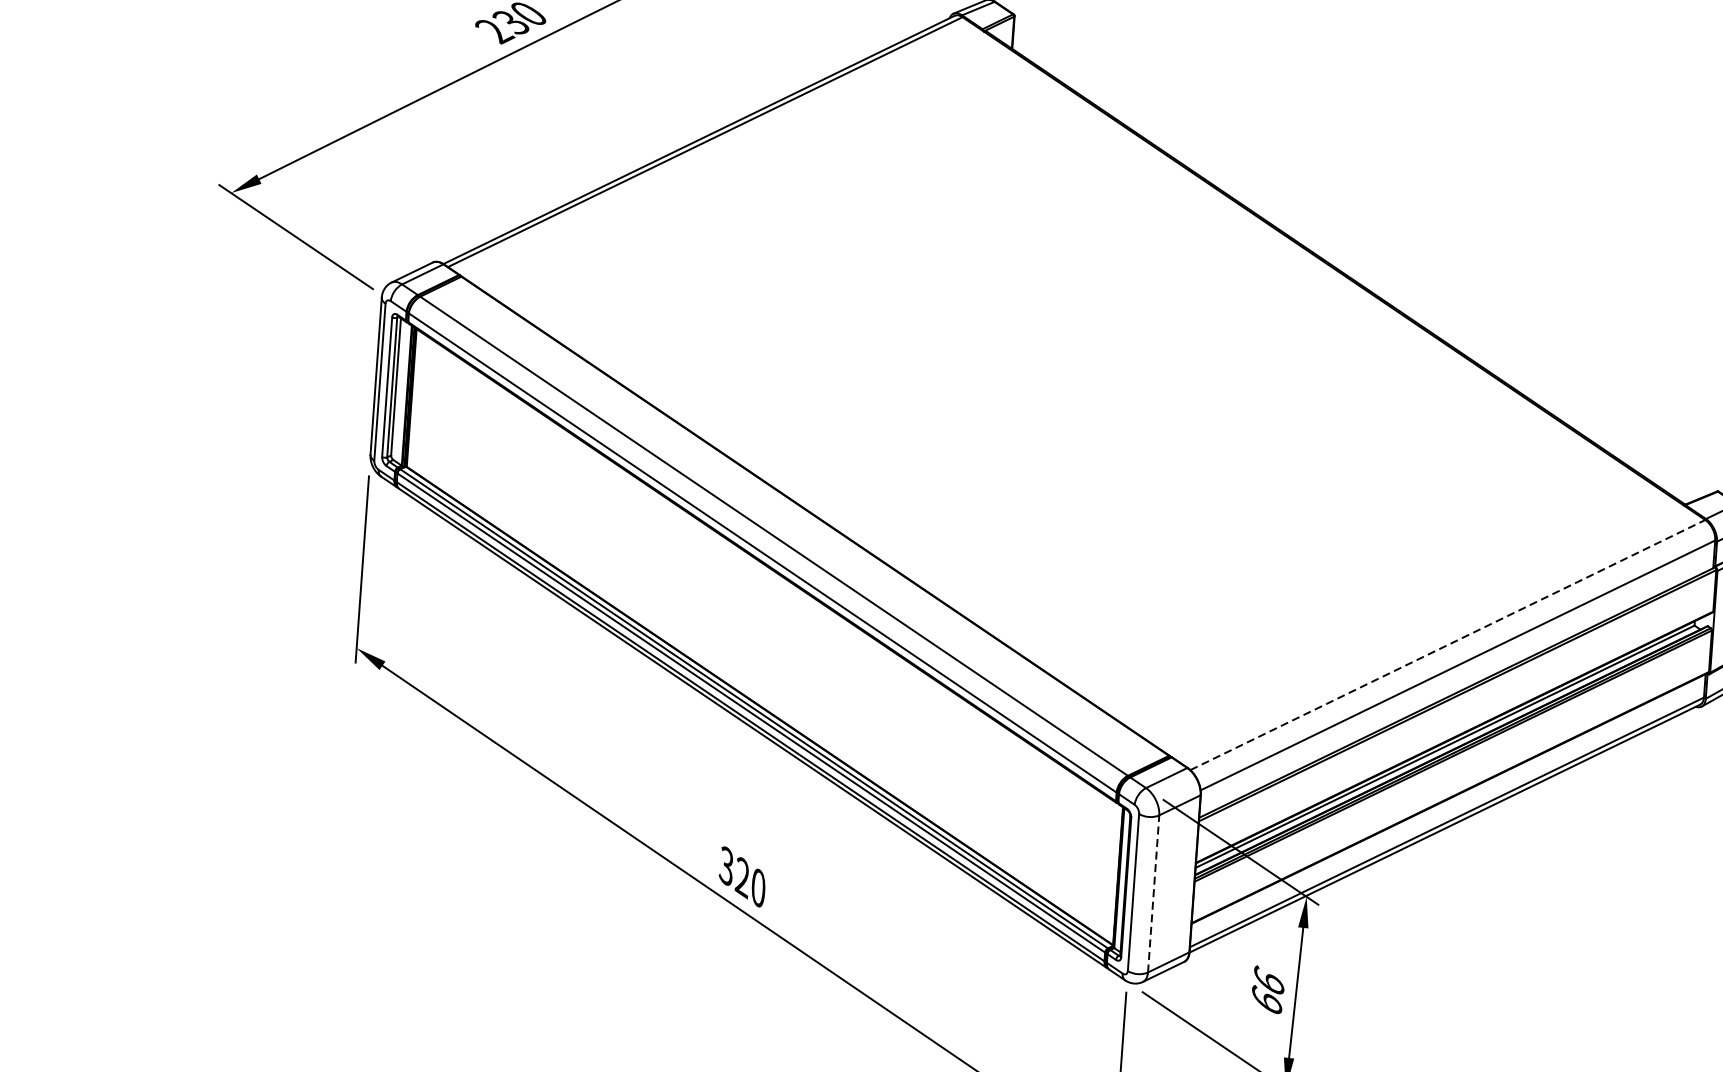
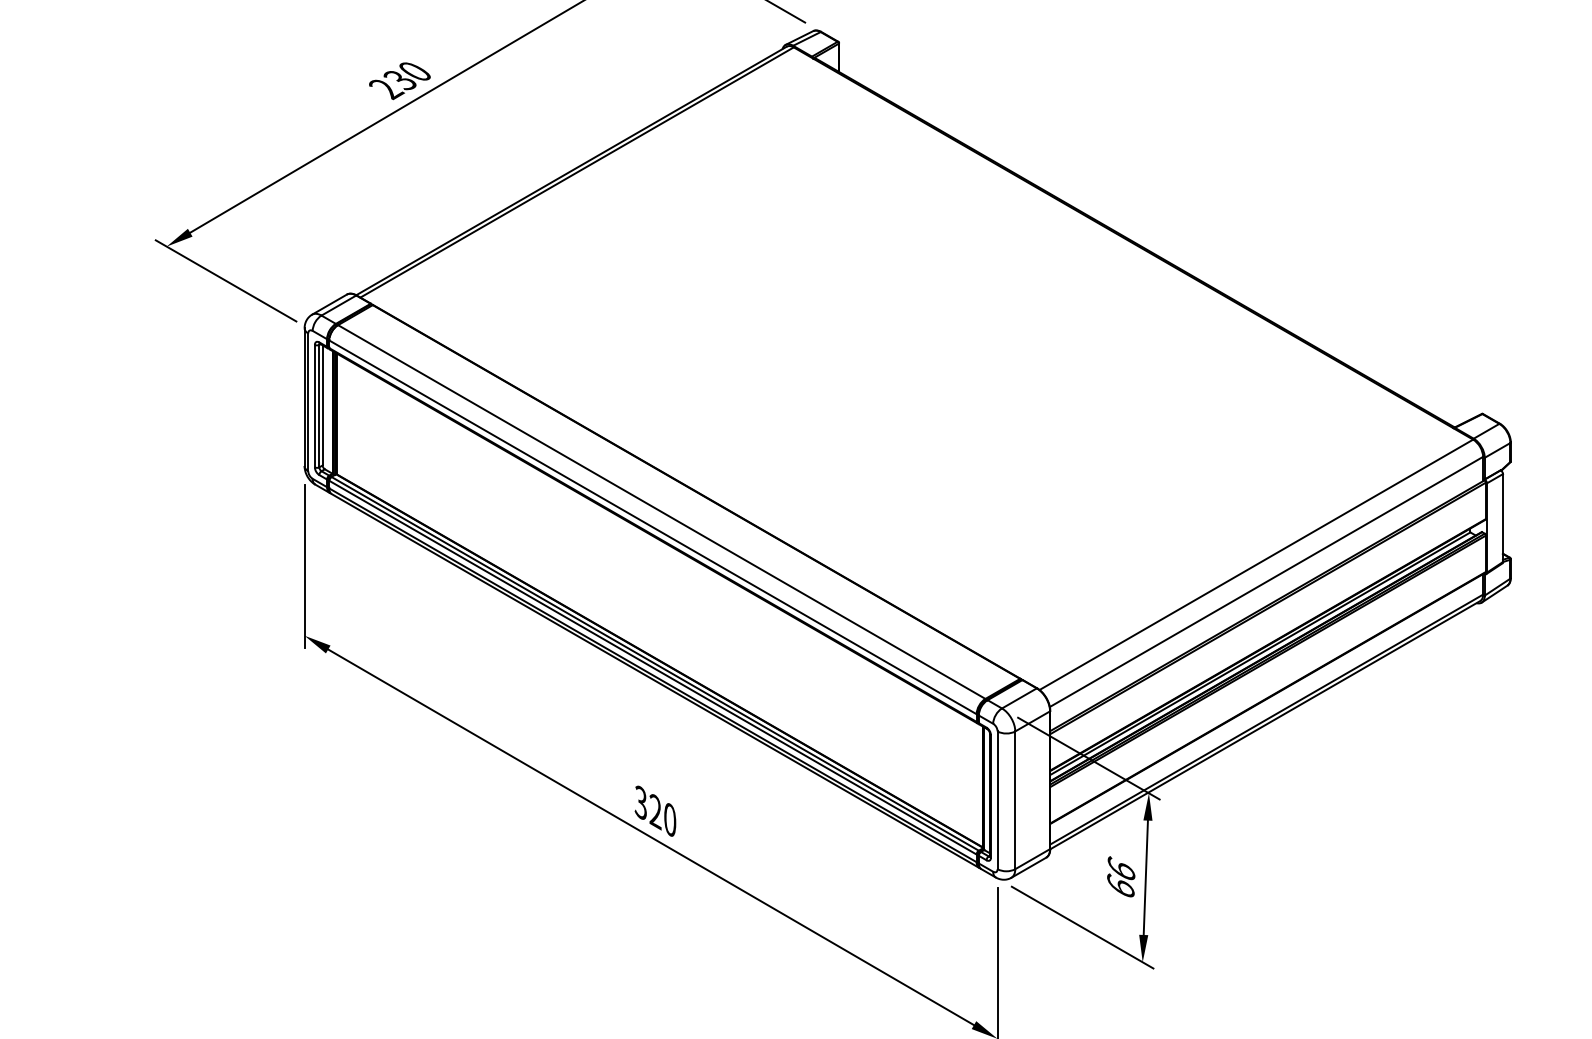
line: (1448, 644) -> (1256, 564), dashed -> solid
line: (1153, 894) -> (1015, 800), dashed -> solid

